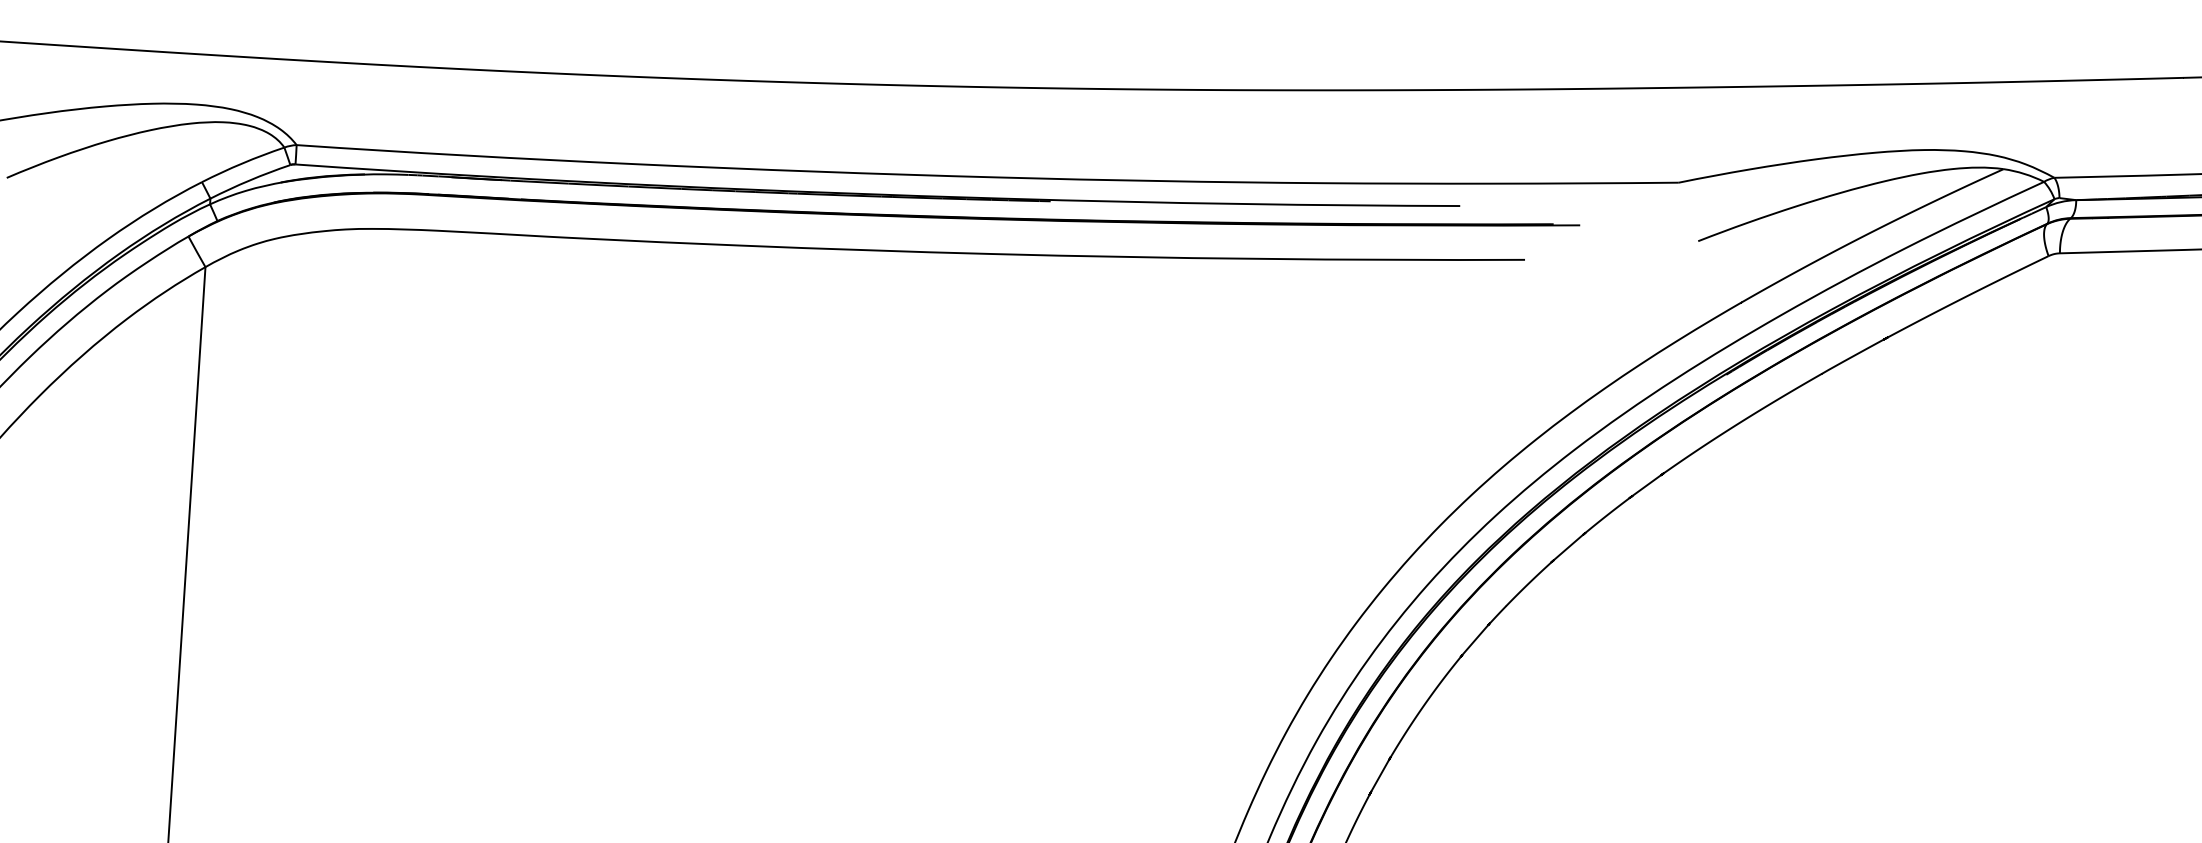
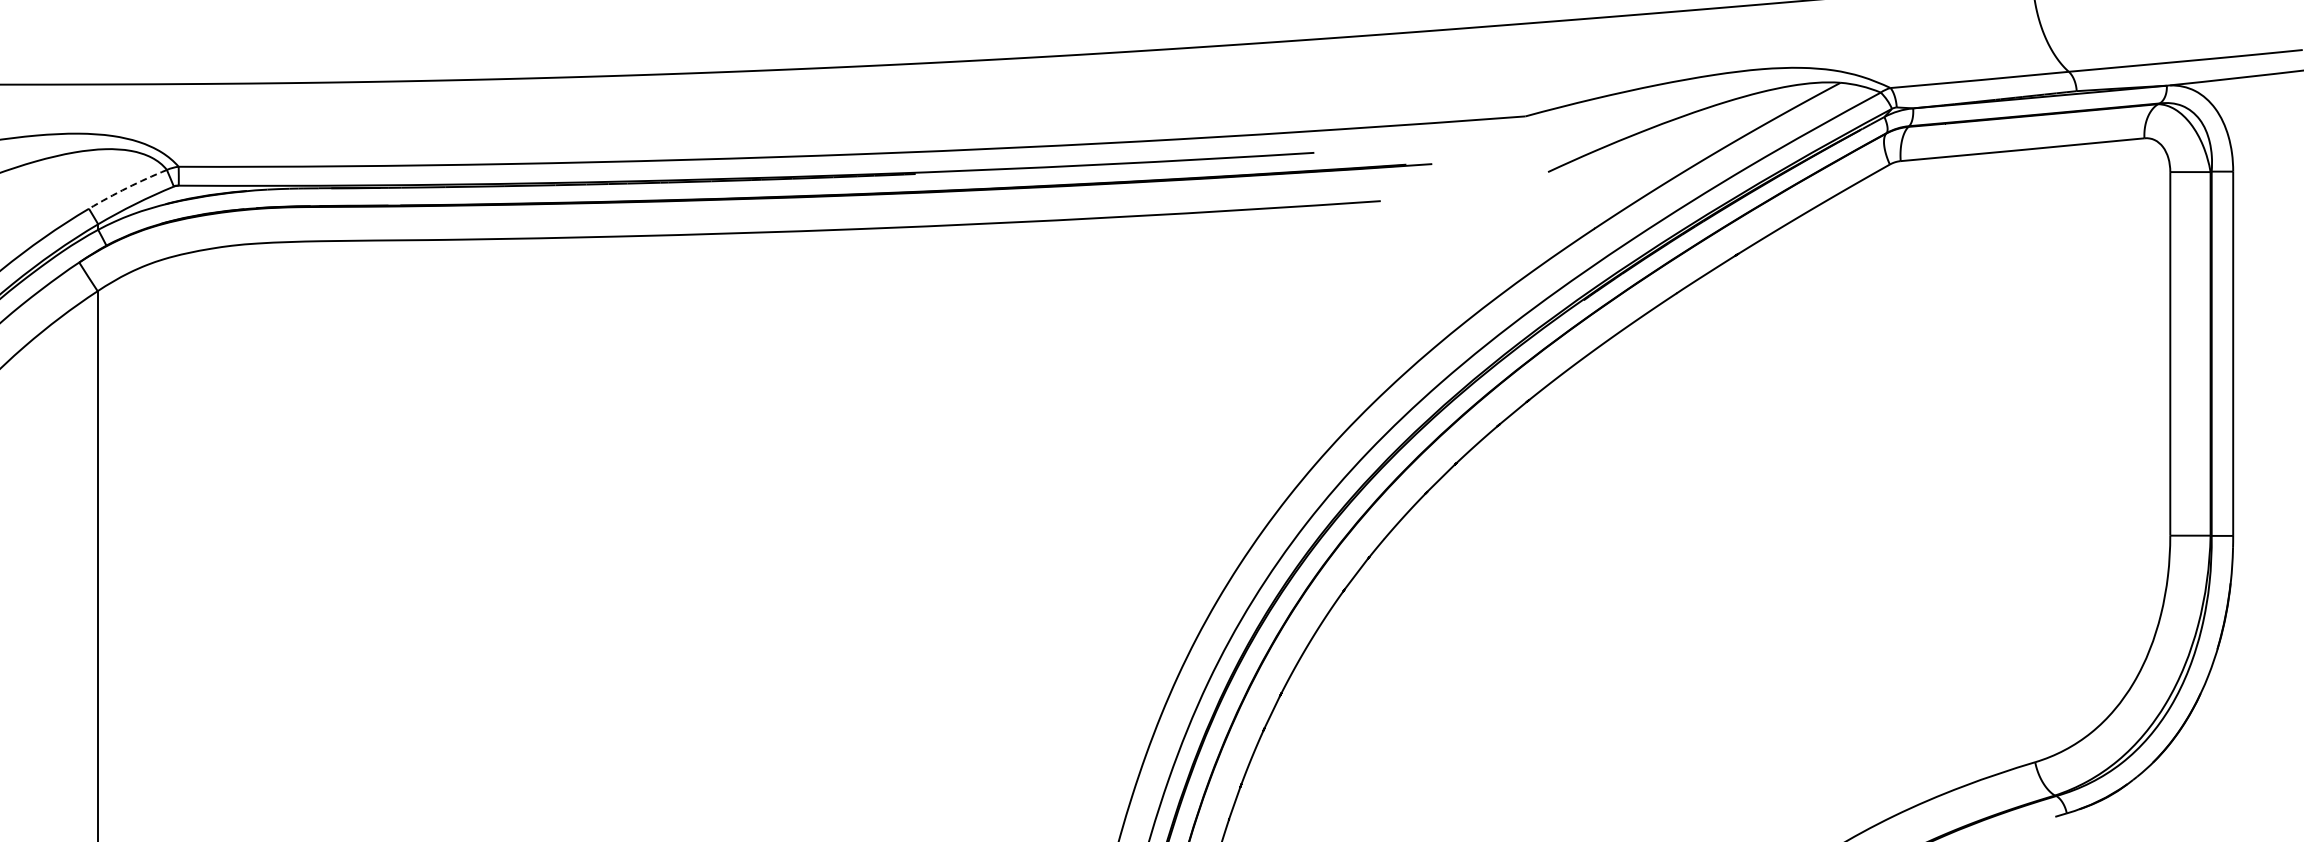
arc: (242, 162) -> (127, 187), solid -> dashed

